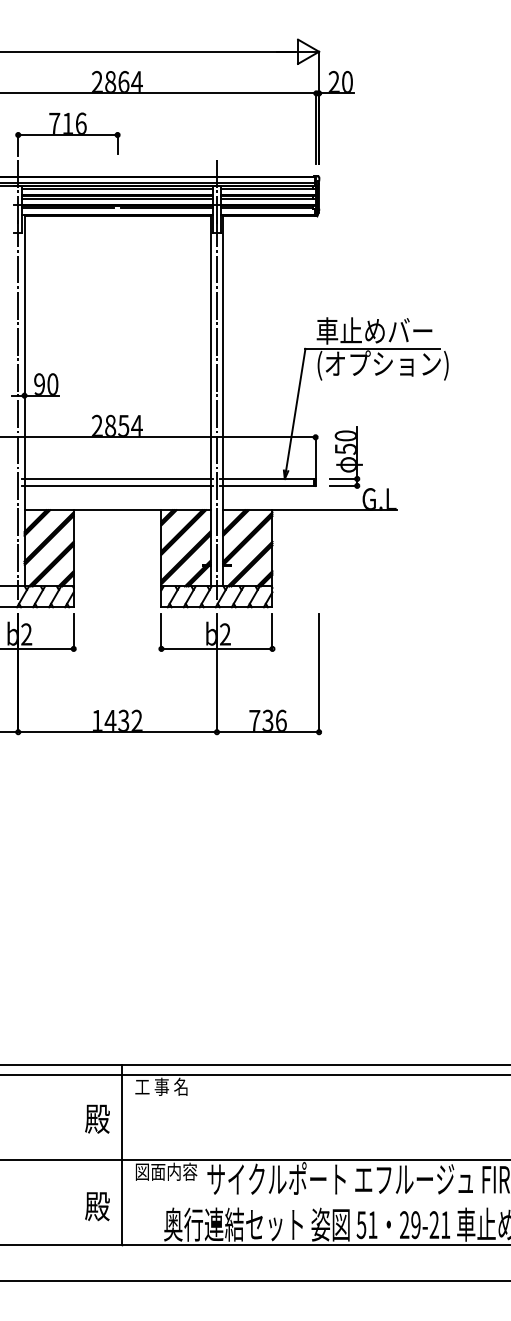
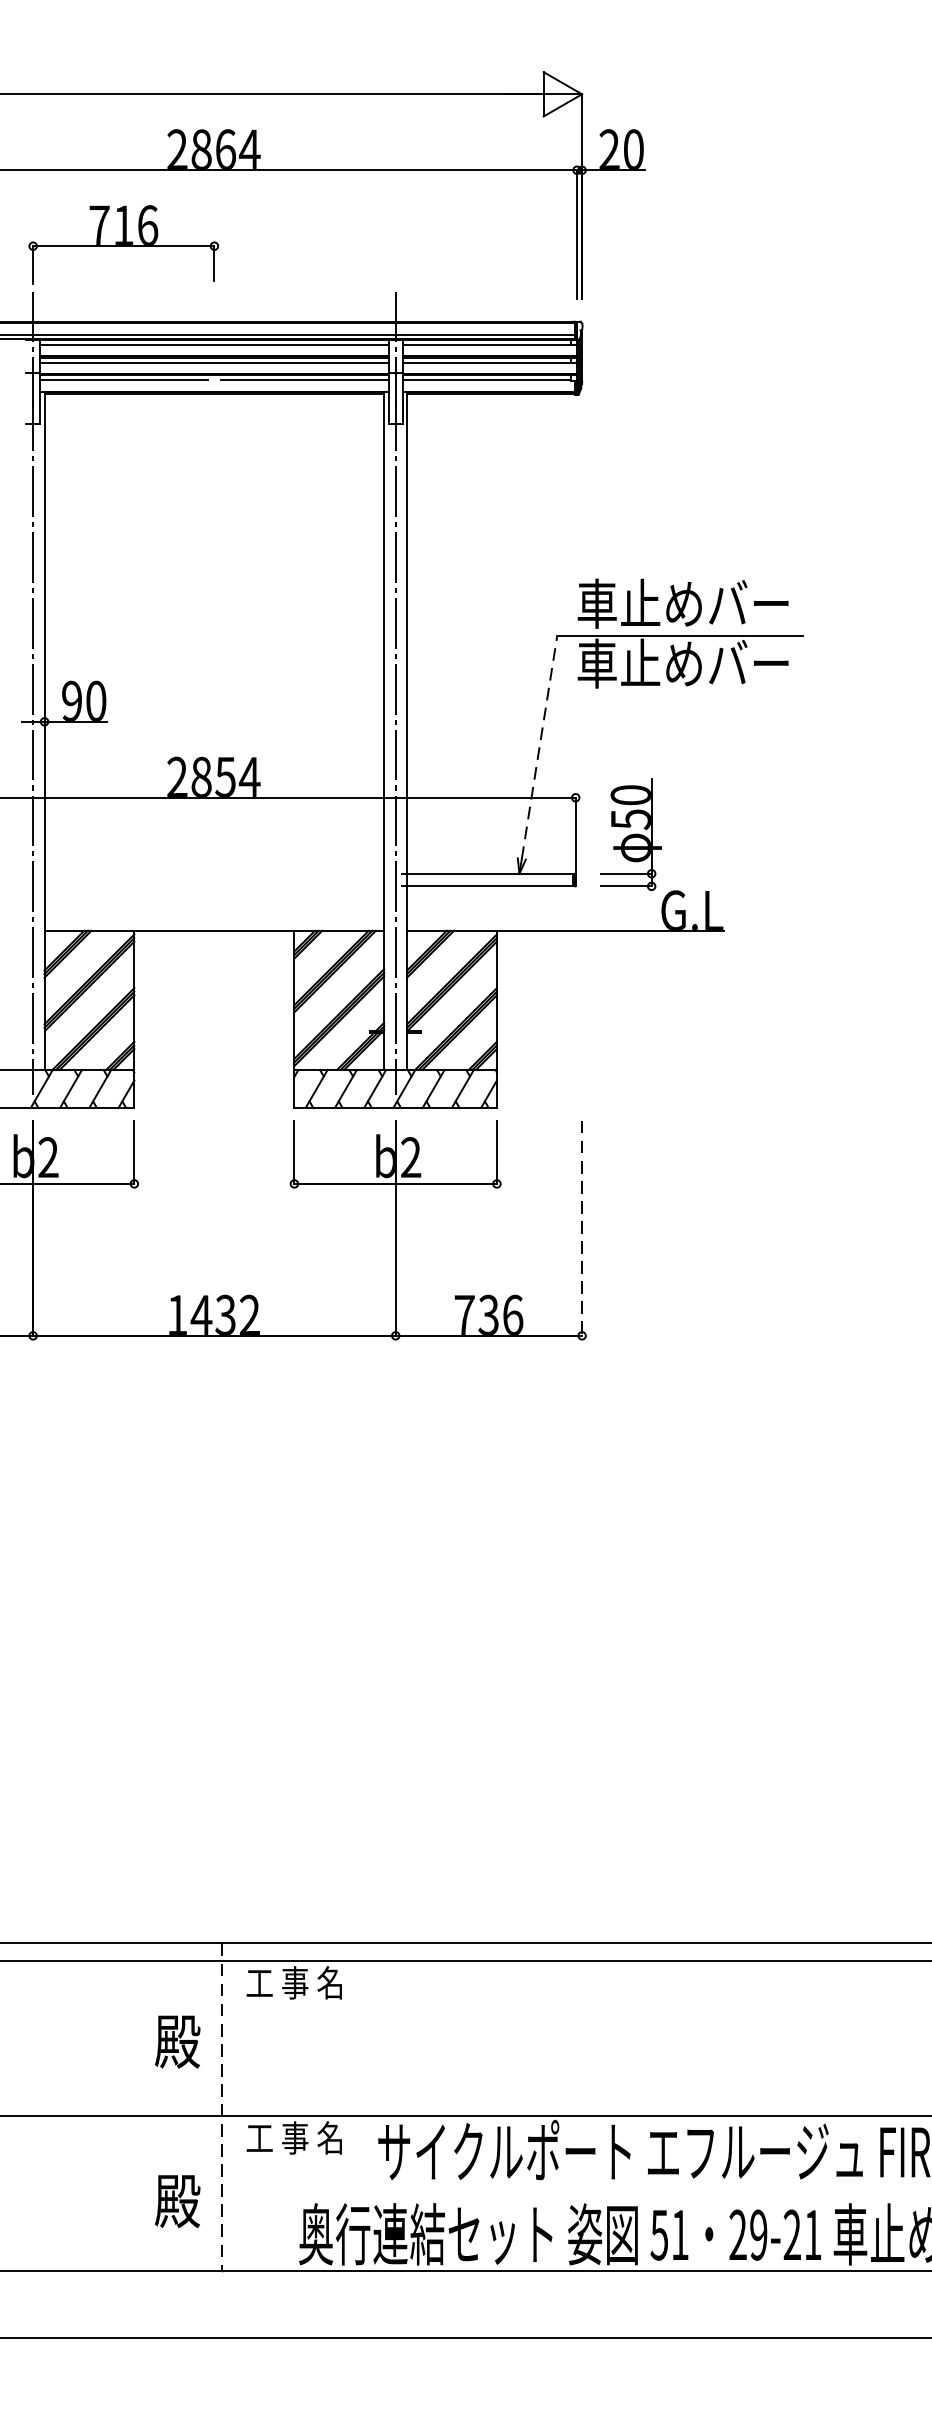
text: (382, 365) -> (697, 666), (オプション) -> 車止めバー
line: (295, 409) -> (538, 747), solid -> dashed
line: (117, 478) -> (214, 872), removed
line: (117, 485) -> (214, 885), removed
line: (319, 673) -> (582, 1228), solid -> dashed
line: (121, 1155) -> (221, 2108), solid -> dashed
text: (166, 1171) -> (303, 2137), 図面内容 -> 工 事 名

